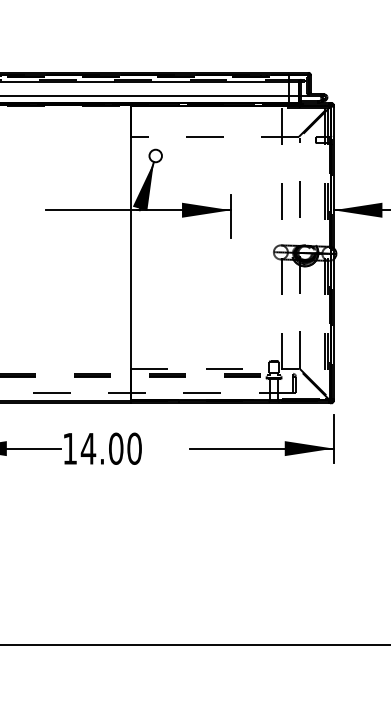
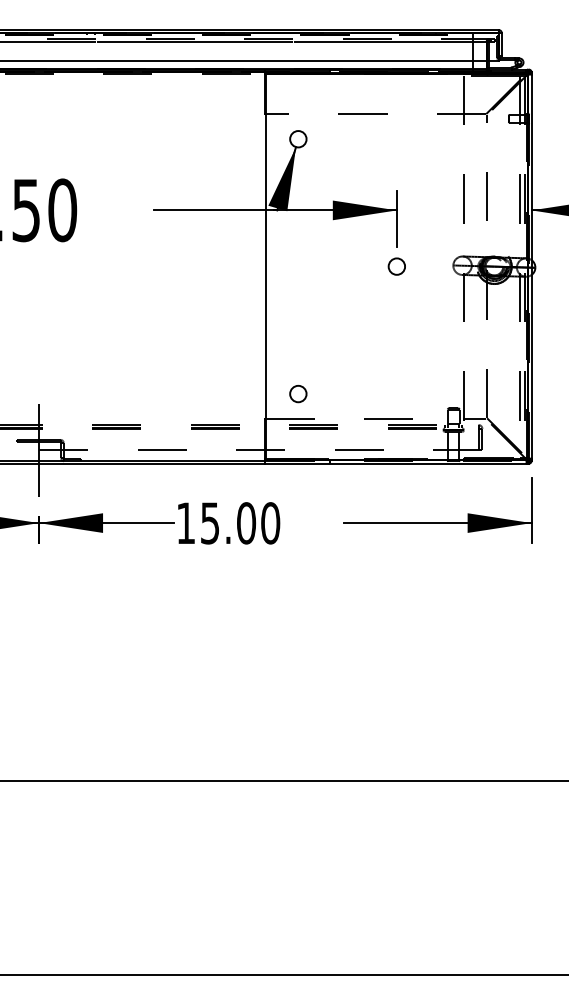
circle: (230, 253) -> (396, 266), added
circle: (155, 350) -> (298, 394), added
text: (88, 448) -> (210, 523), 14.00 -> 15.00

